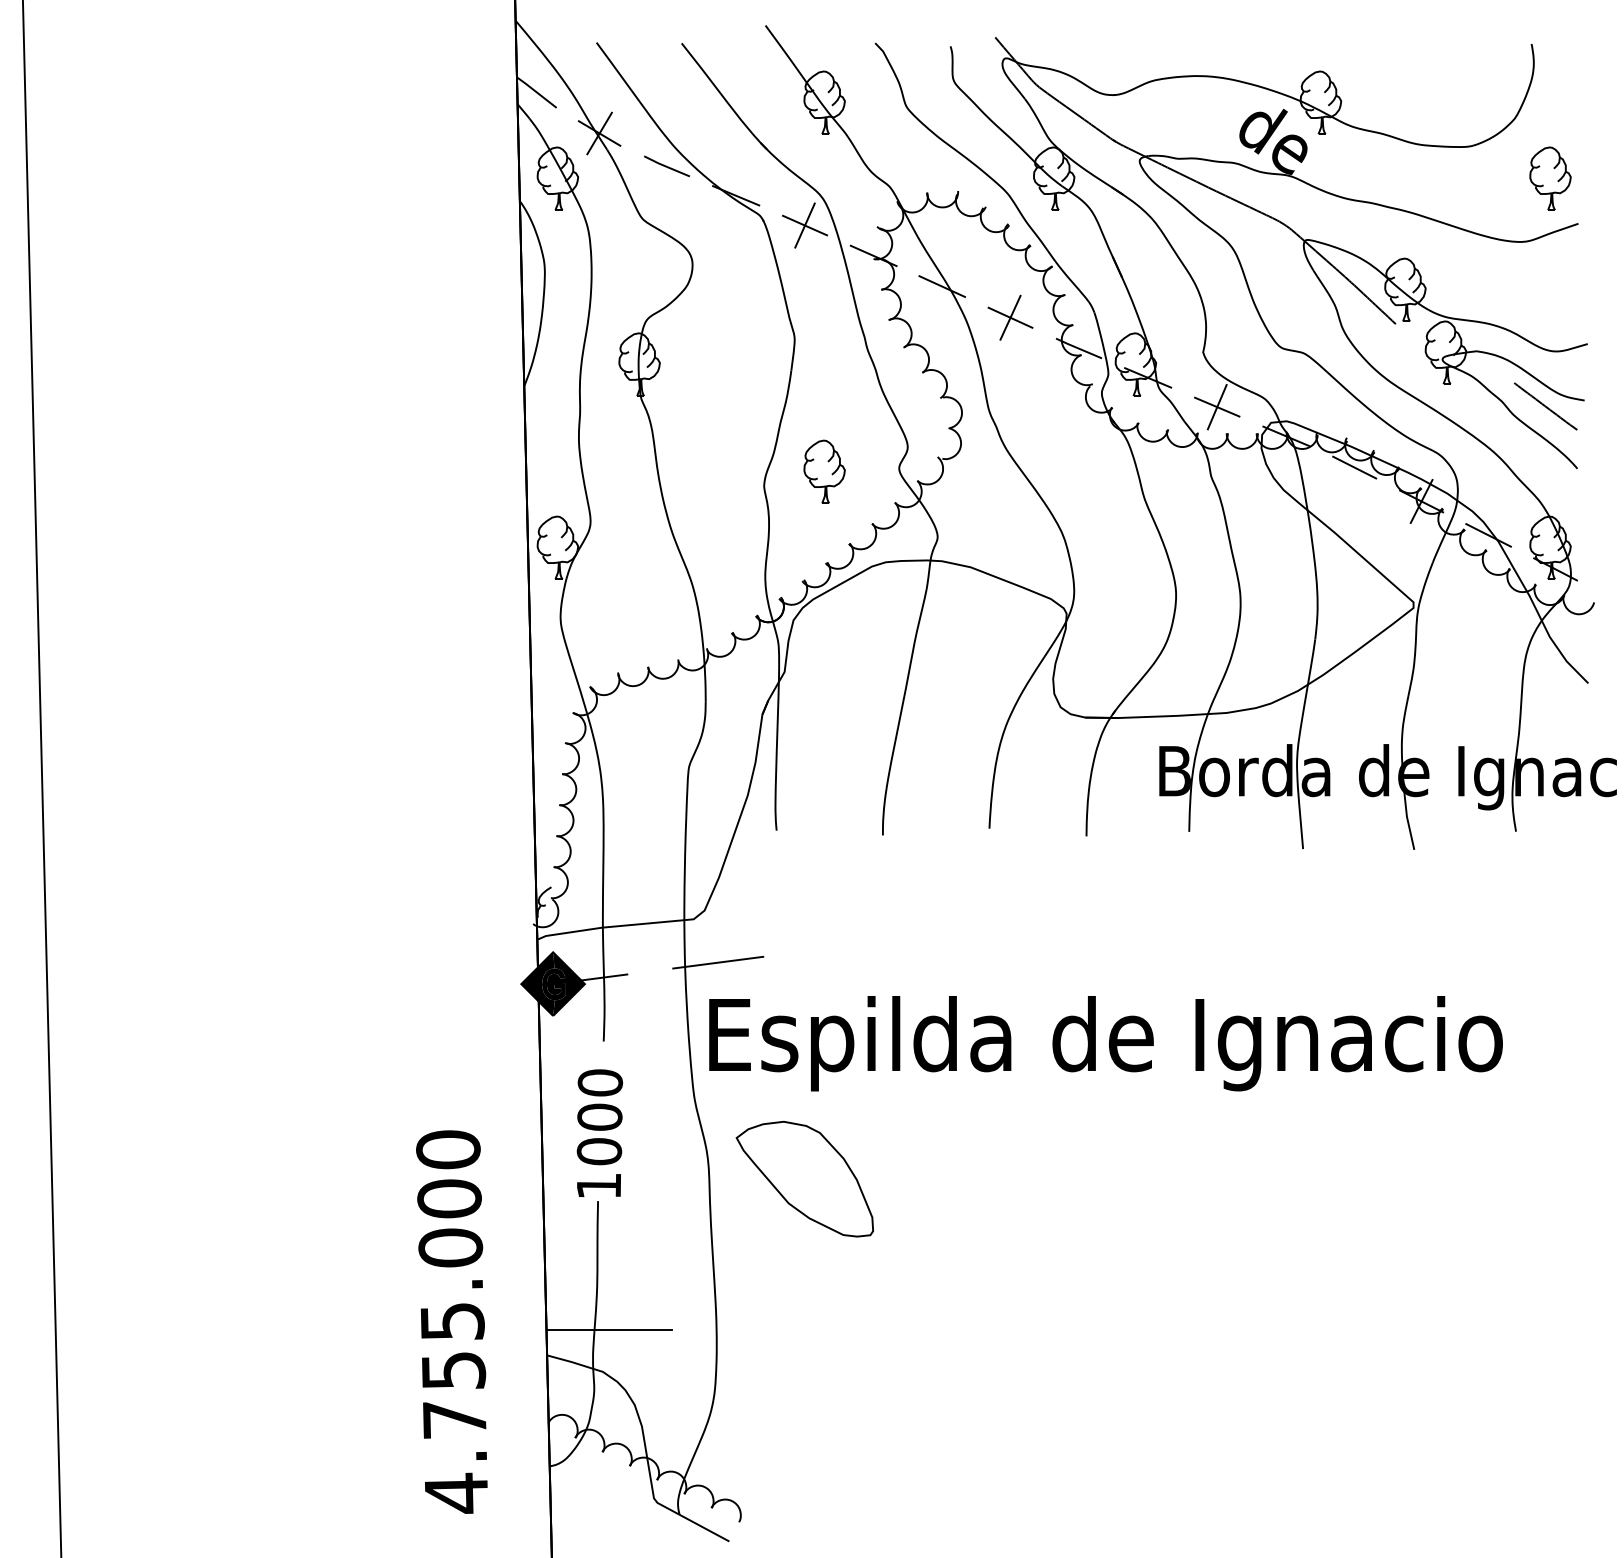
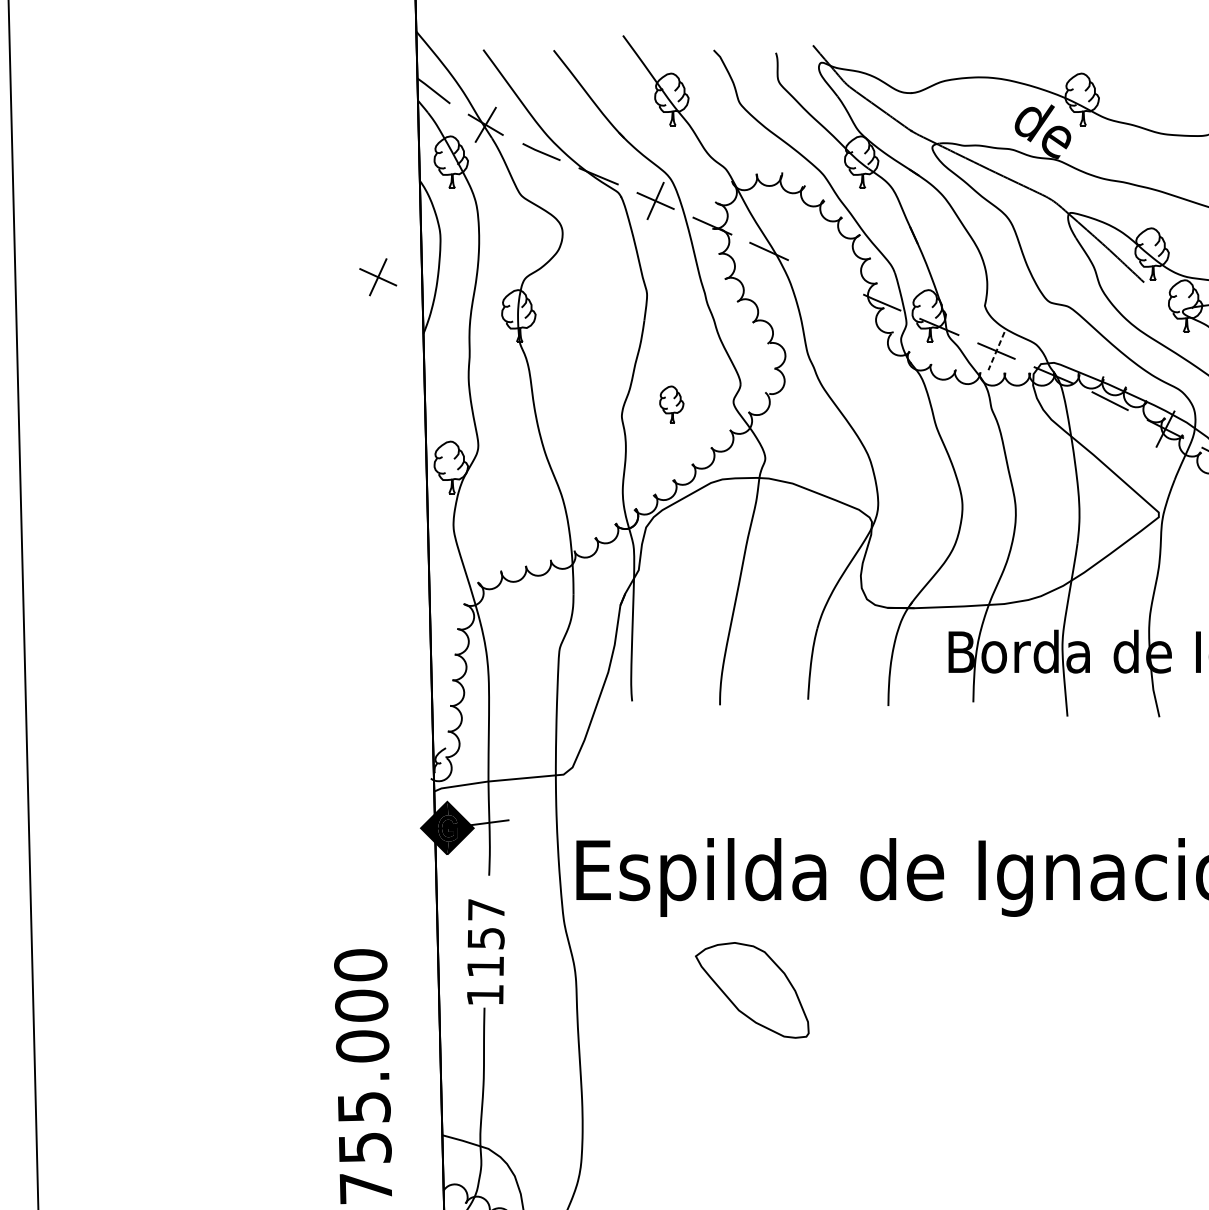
part: (1010, 317) -> (378, 277), moved
line: (1217, 407) -> (996, 351), solid -> dashed
part: (824, 471) -> (671, 404), size x0.7
line: (718, 962) -> (584, 810), removed
text: (599, 1117) -> (485, 938), 1000 -> 1157
part: (804, 1178) -> (751, 989), moved
line: (608, 1329) -> (493, 1113), removed

